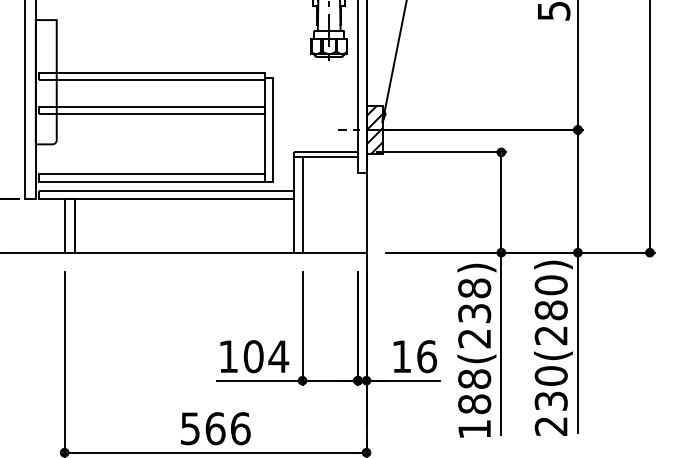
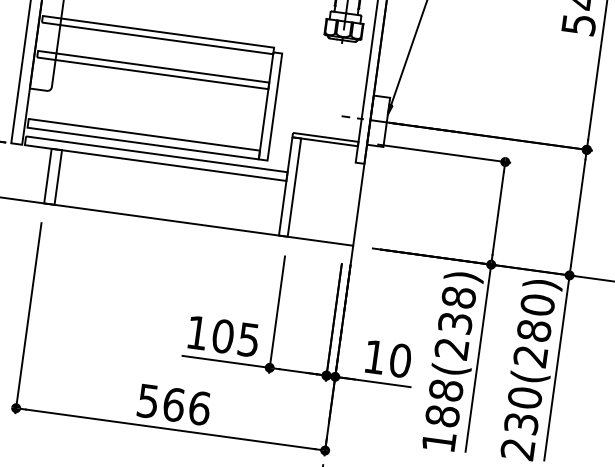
hatch: (374, 129) -> (378, 120), removed
text: (278, 356) -> (248, 339), 104 -> 105
text: (427, 356) -> (401, 360), 16 -> 10

